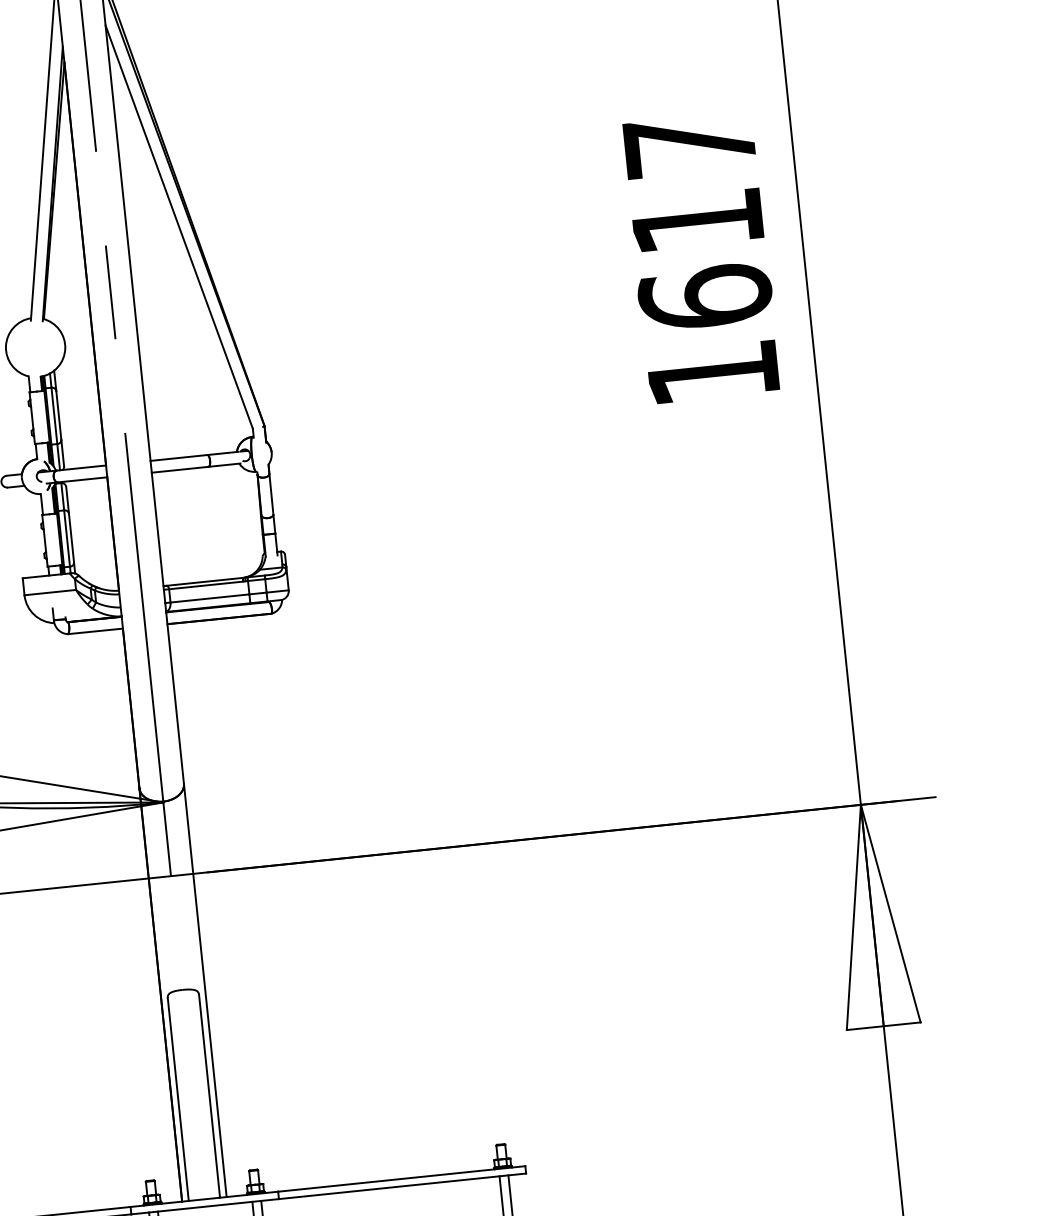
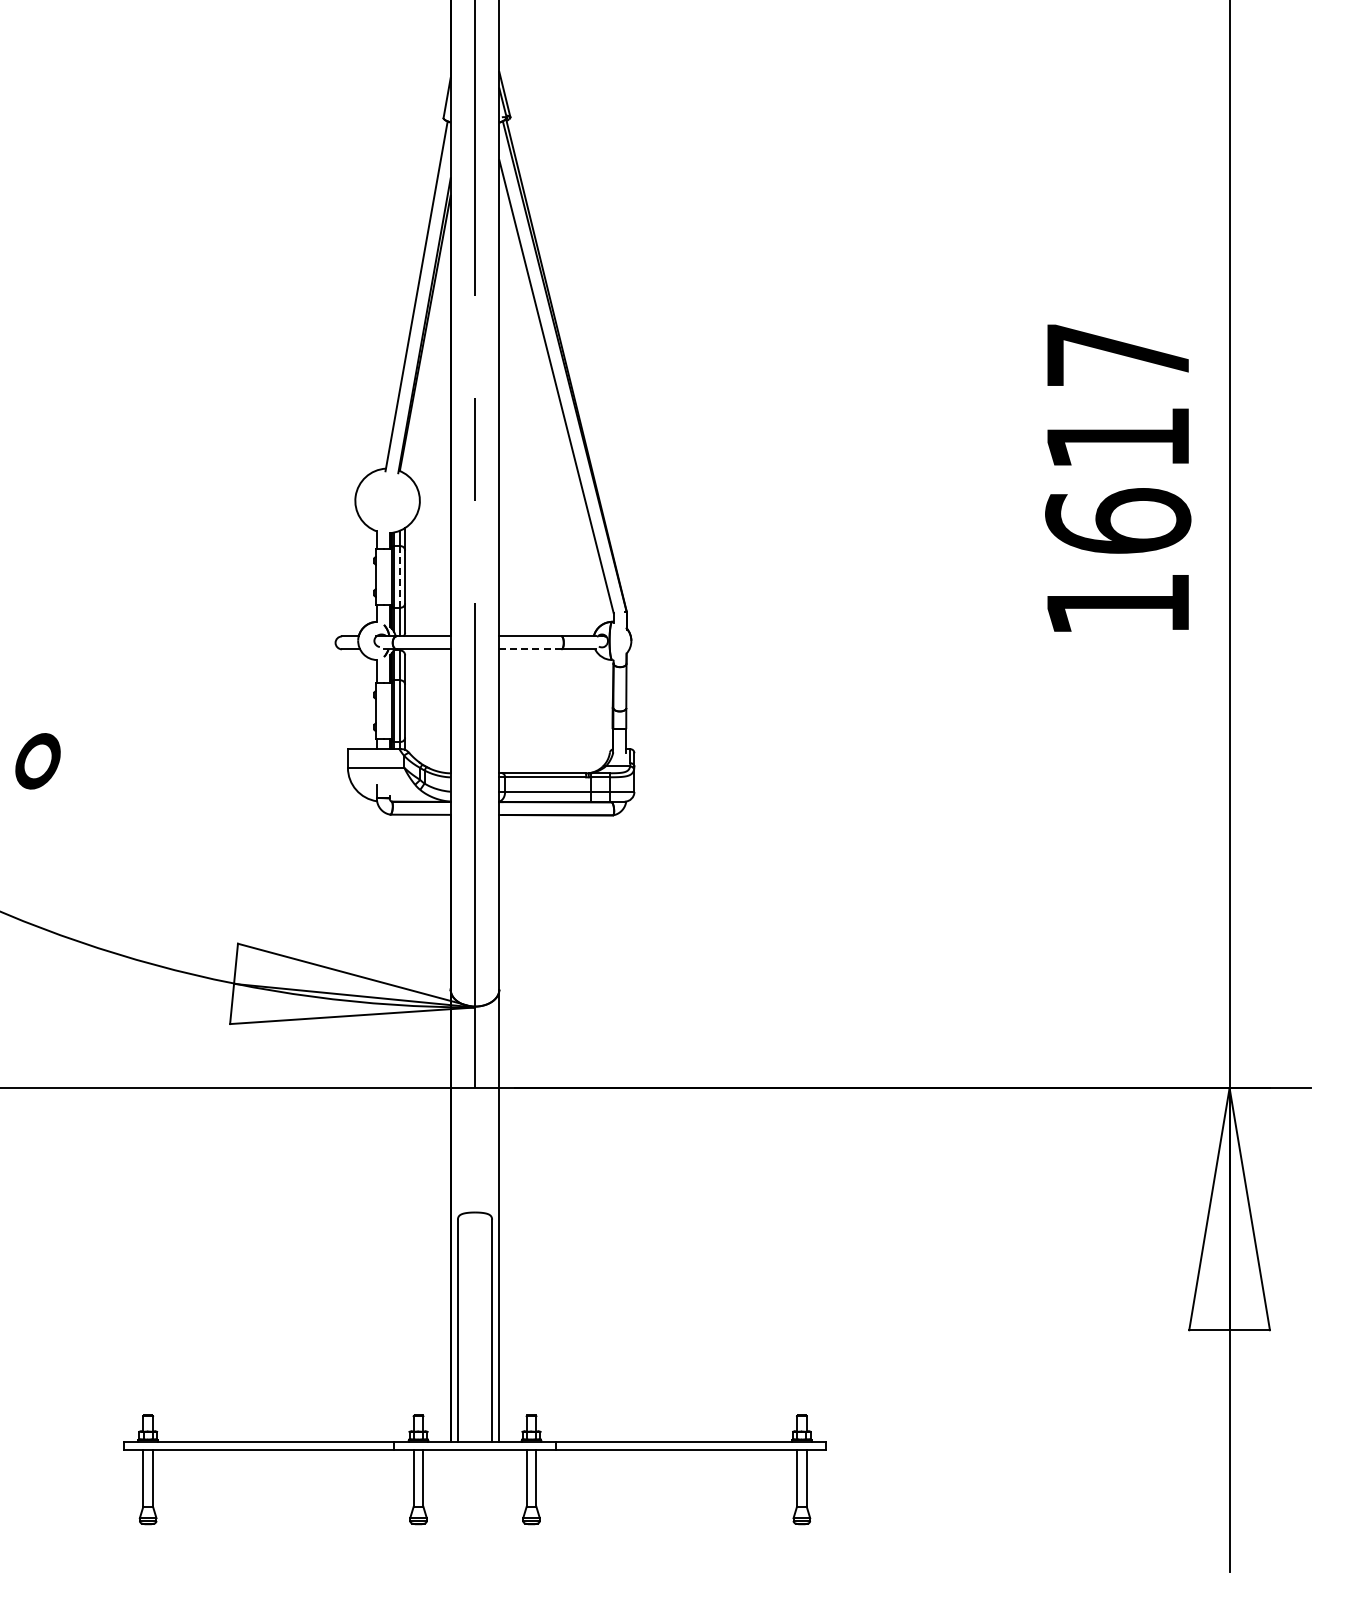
line: (54, 415) -> (400, 576), solid -> dashed
line: (180, 469) -> (530, 649), solid -> dashed

